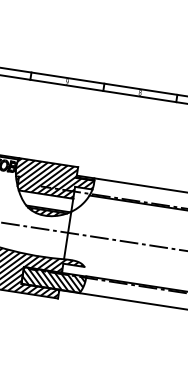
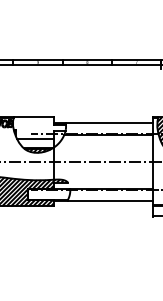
hatch: (53, 178) -> (38, 127), removed
hatch: (54, 280) -> (49, 194), removed

